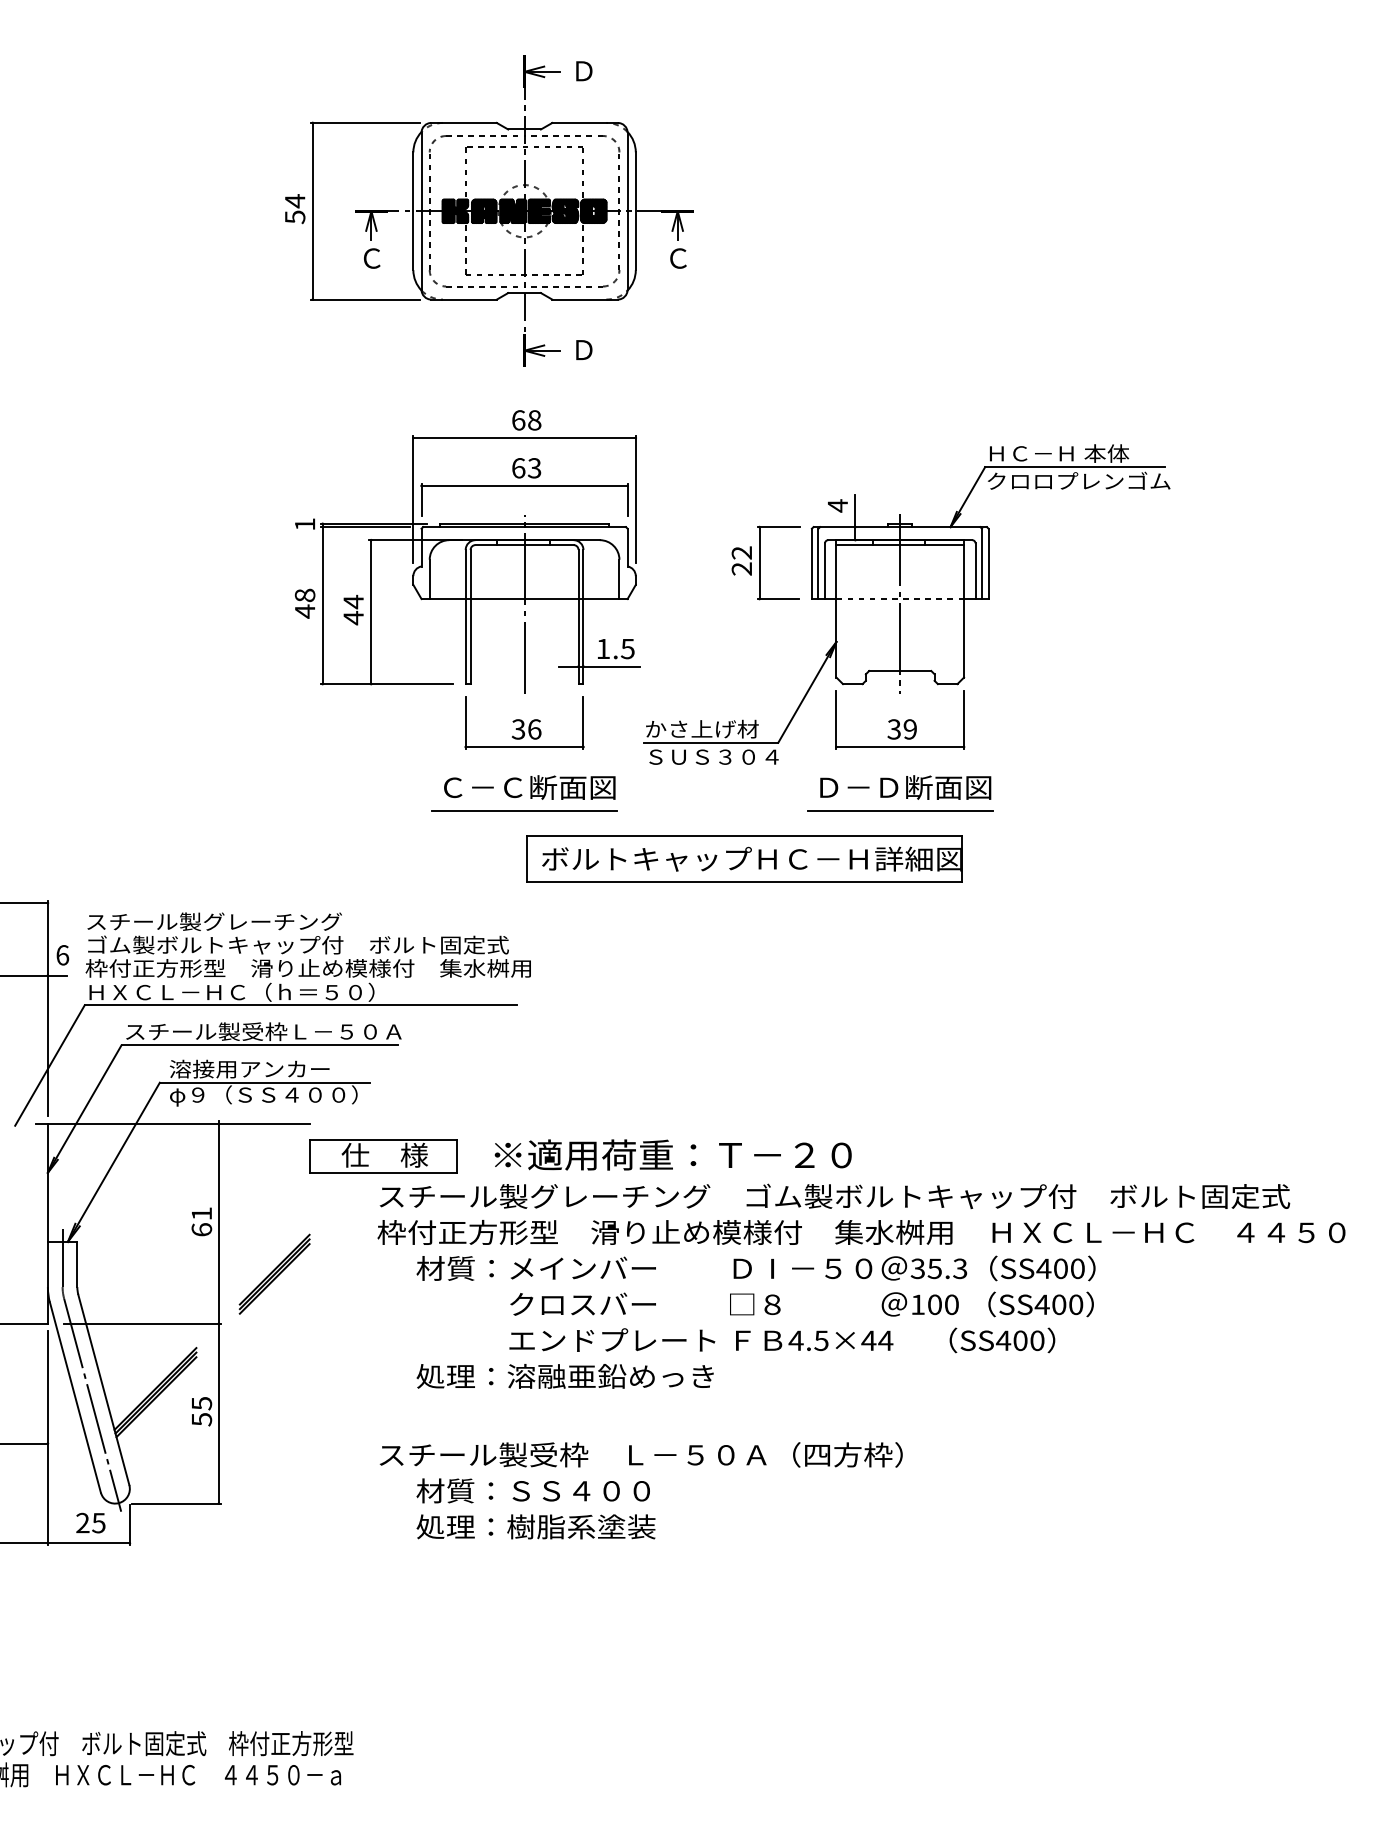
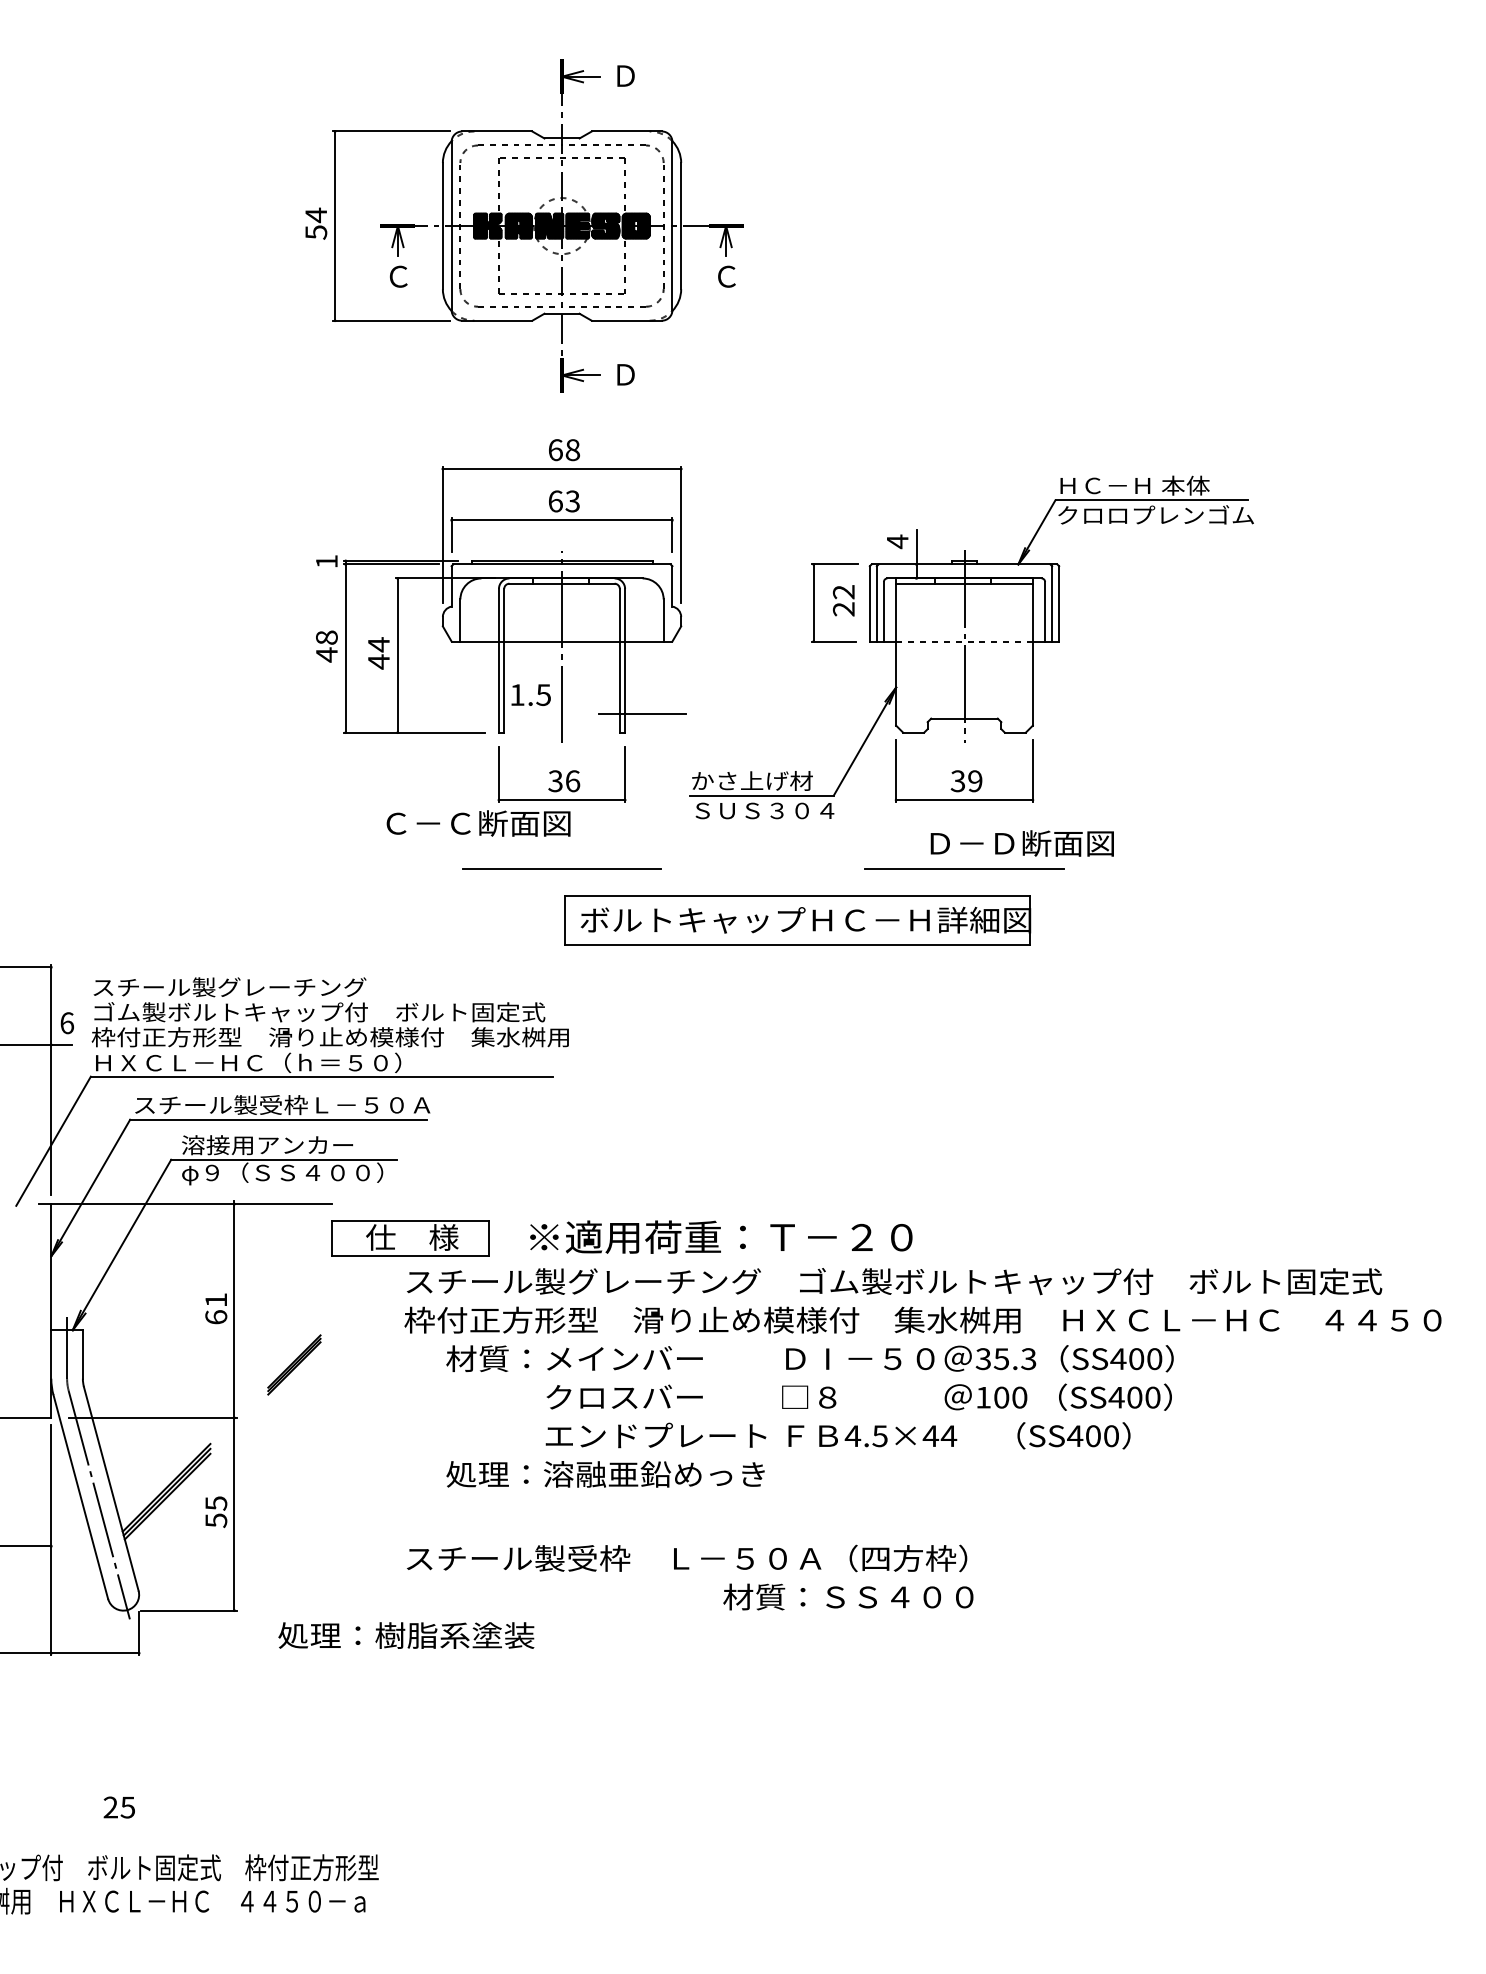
text: (741, 560) -> (843, 600), moved
text: (615, 648) -> (530, 694), moved
text: (529, 787) -> (478, 823), moved
text: (904, 787) -> (1021, 843), moved
part: (274, 1273) -> (294, 1364), size x0.7
text: (533, 1490) -> (848, 1596), moved
text: (90, 1523) -> (118, 1807), moved
text: (536, 1526) -> (406, 1635), moved

